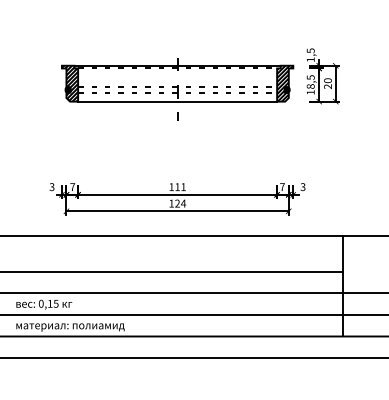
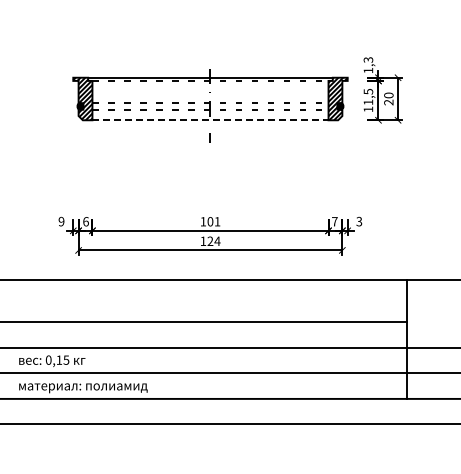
text: (309, 50) -> (367, 59), 1,5 -> 1,3
text: (310, 86) -> (368, 102), 18,5 -> 11,5
line: (177, 101) -> (210, 120), solid -> dashed
text: (52, 186) -> (61, 221), 3 -> 9
text: (72, 186) -> (85, 221), 7 -> 6
text: (177, 186) -> (210, 221), 111 -> 101

